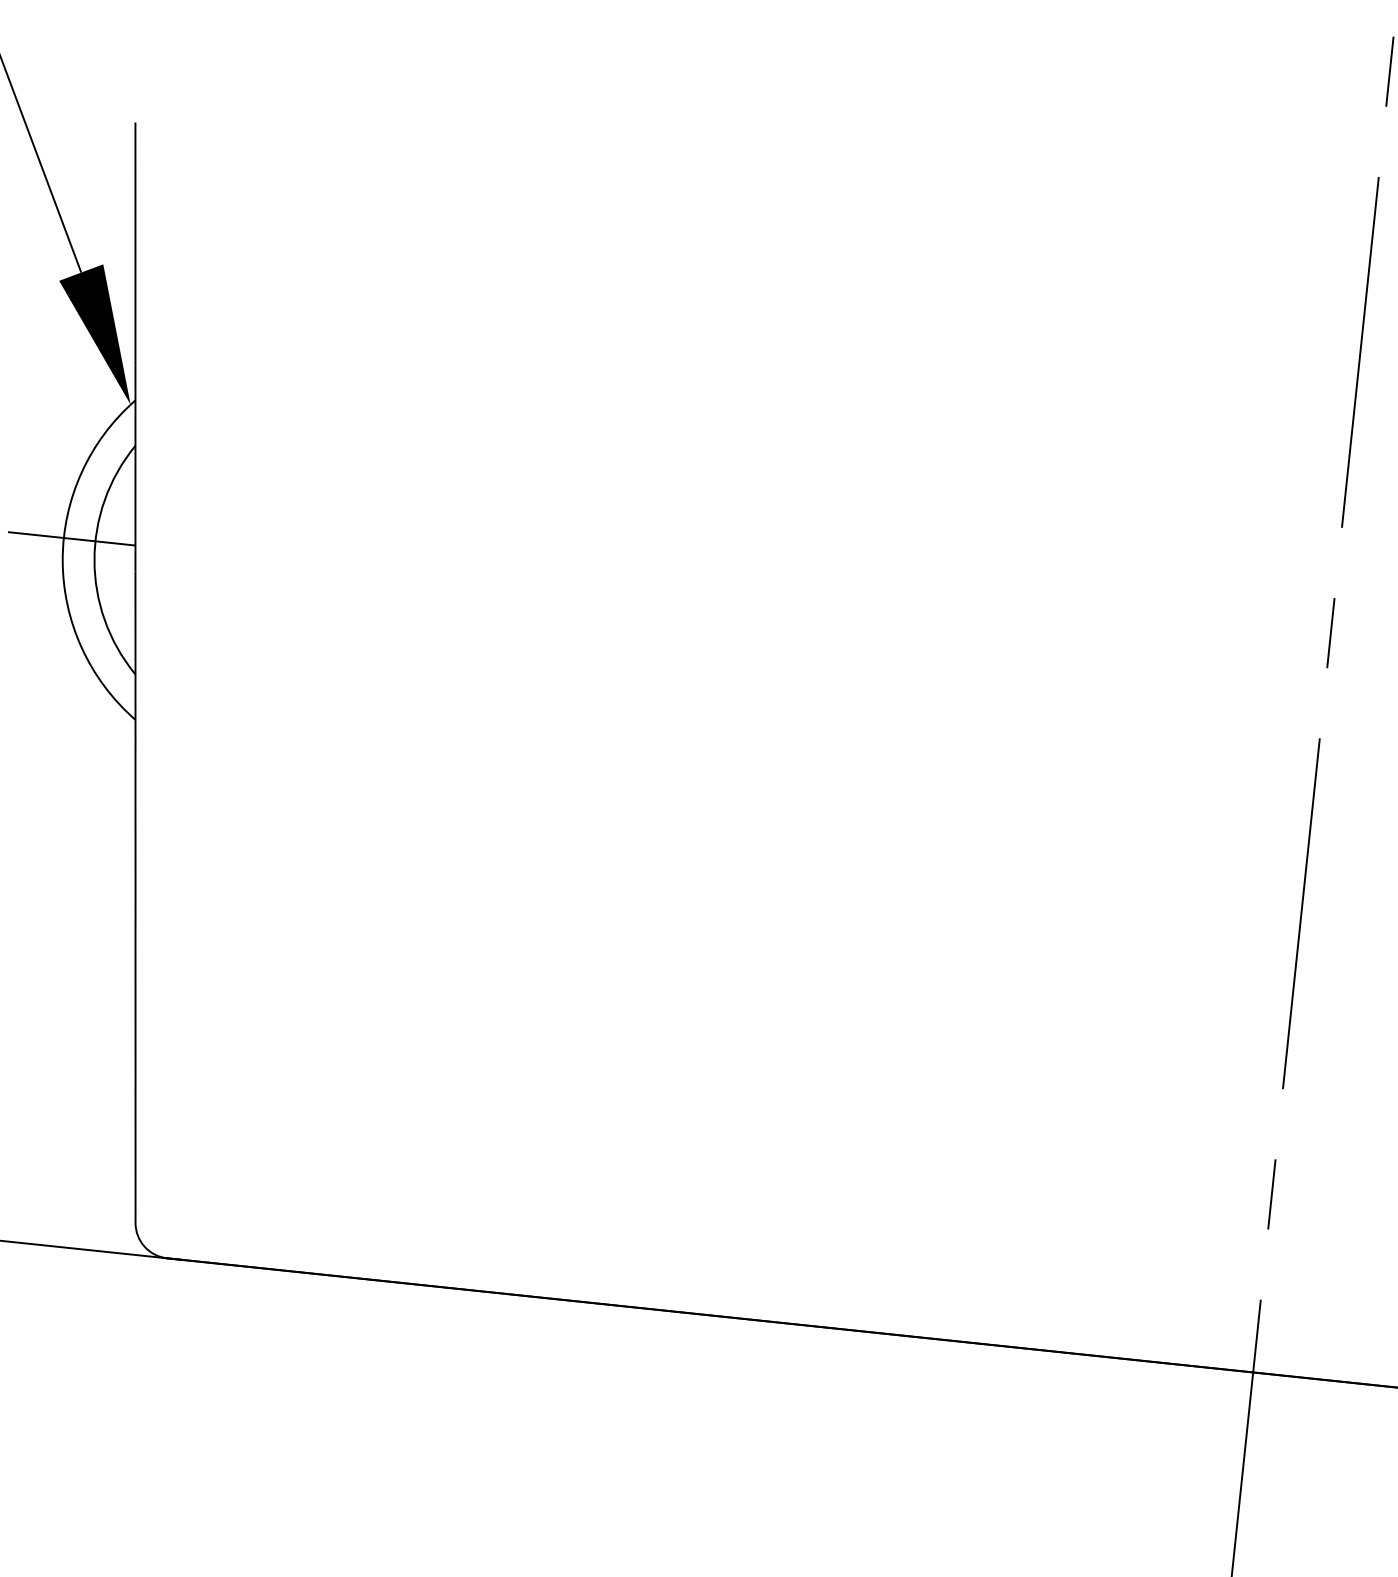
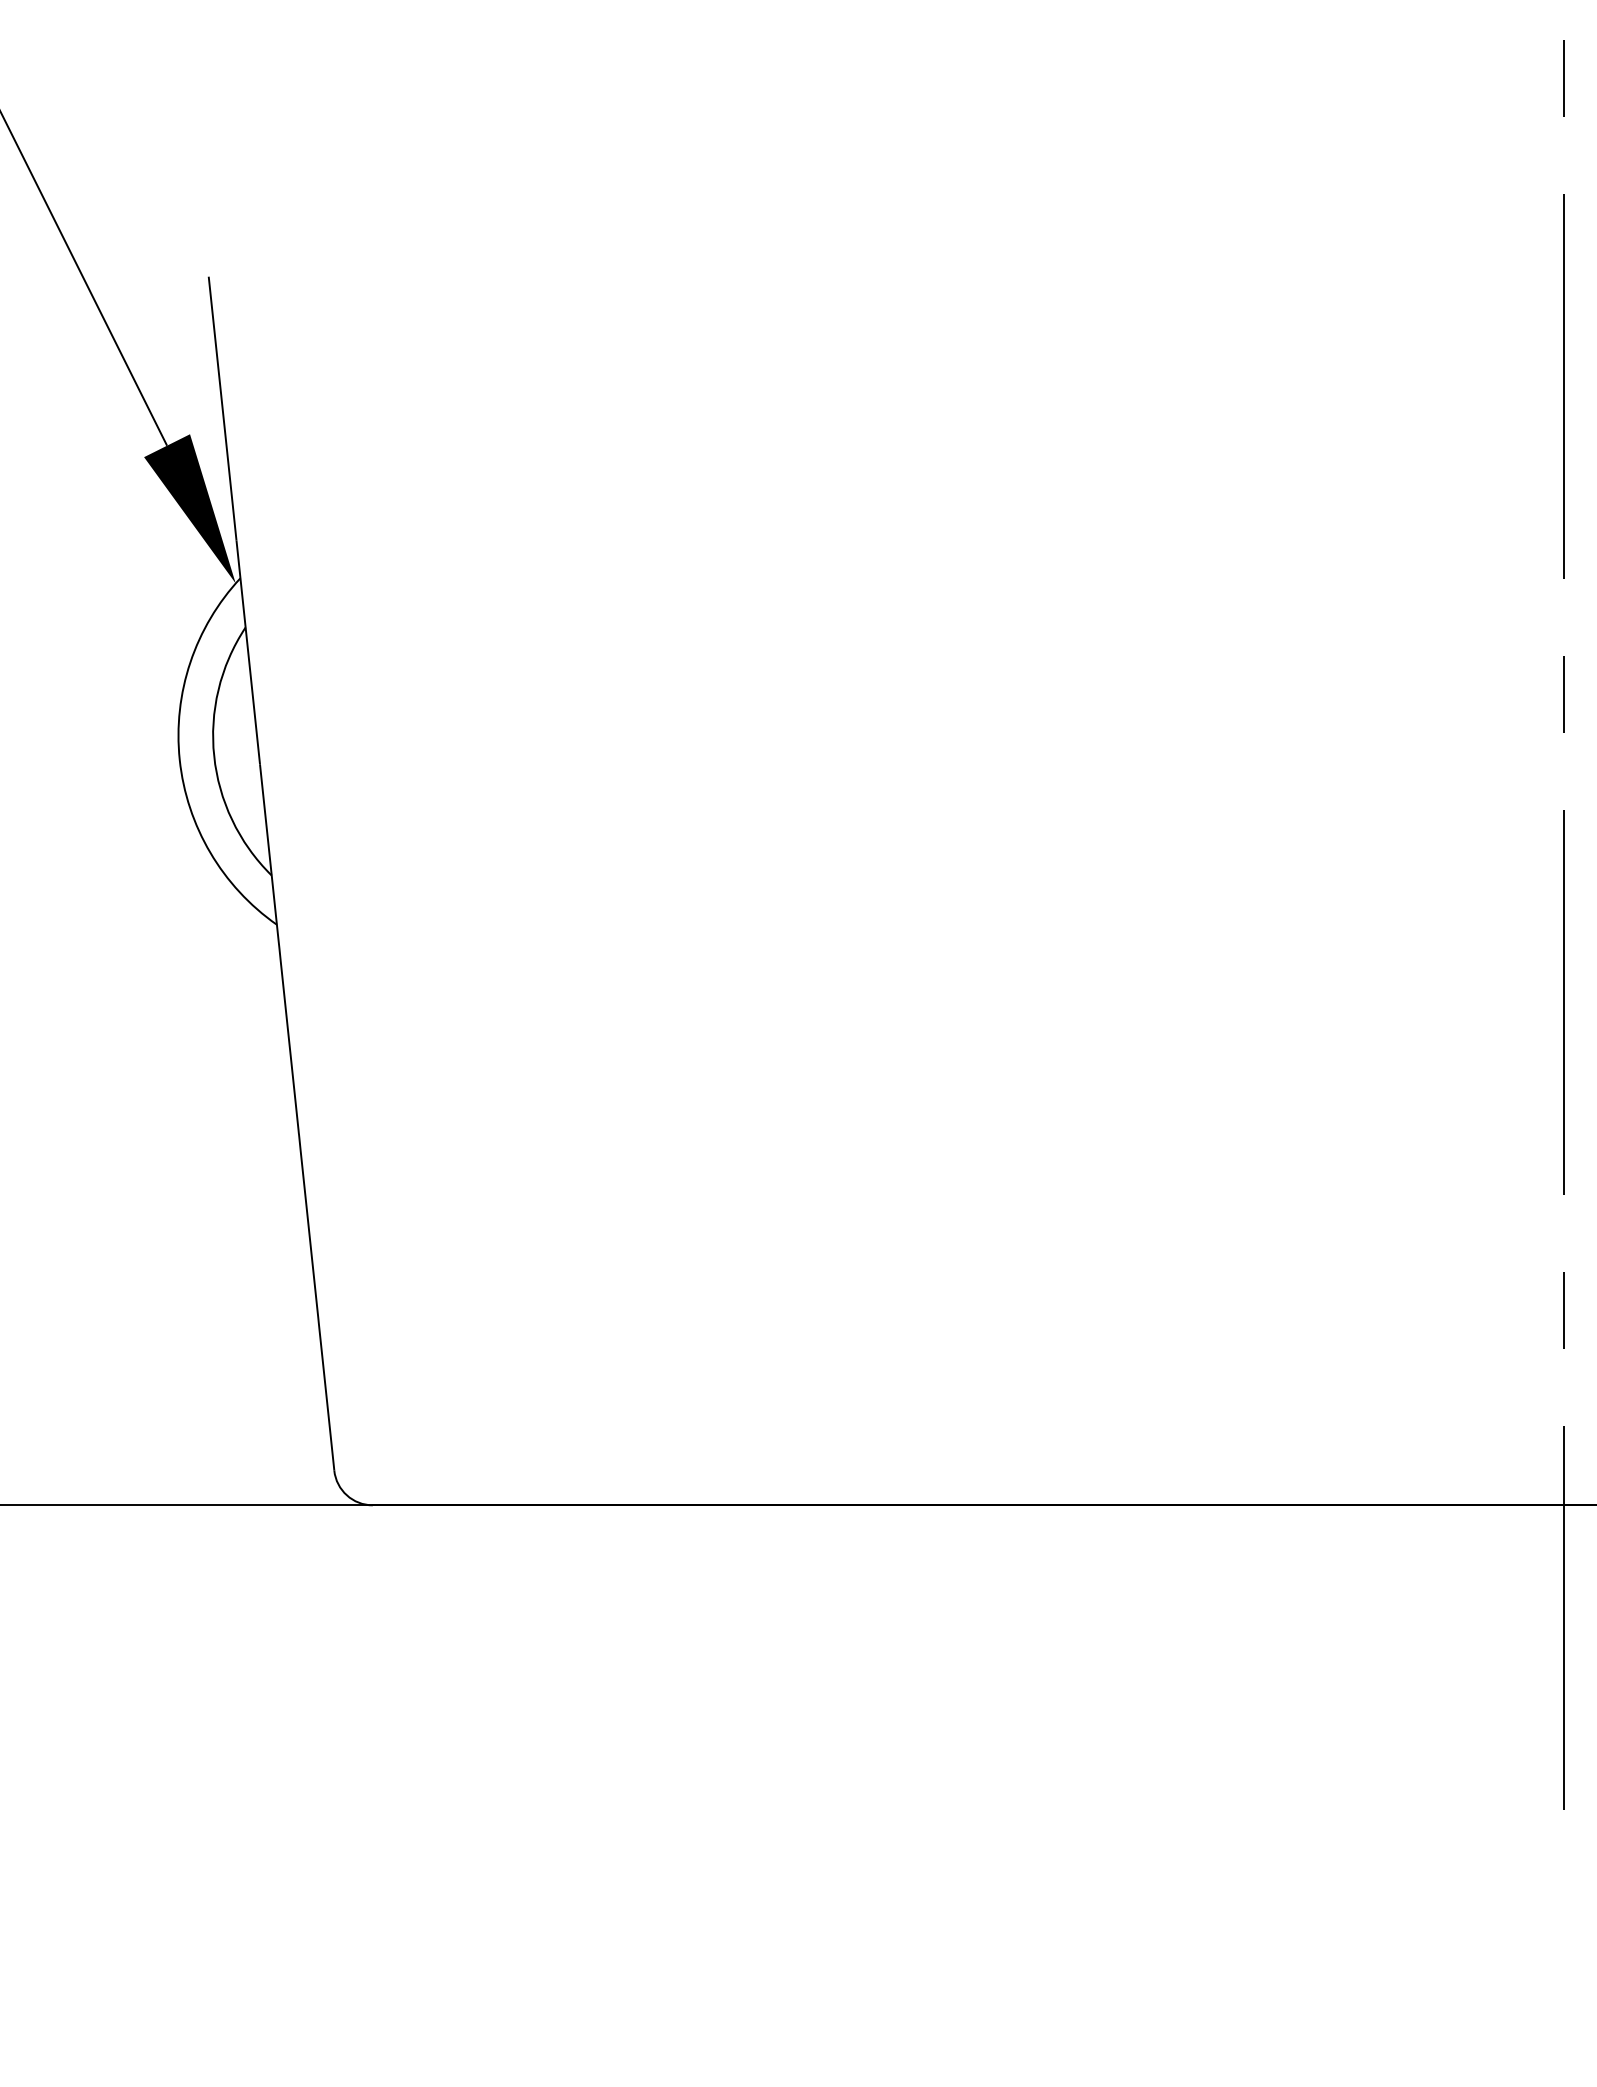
line: (71, 538) -> (186, 735), removed

